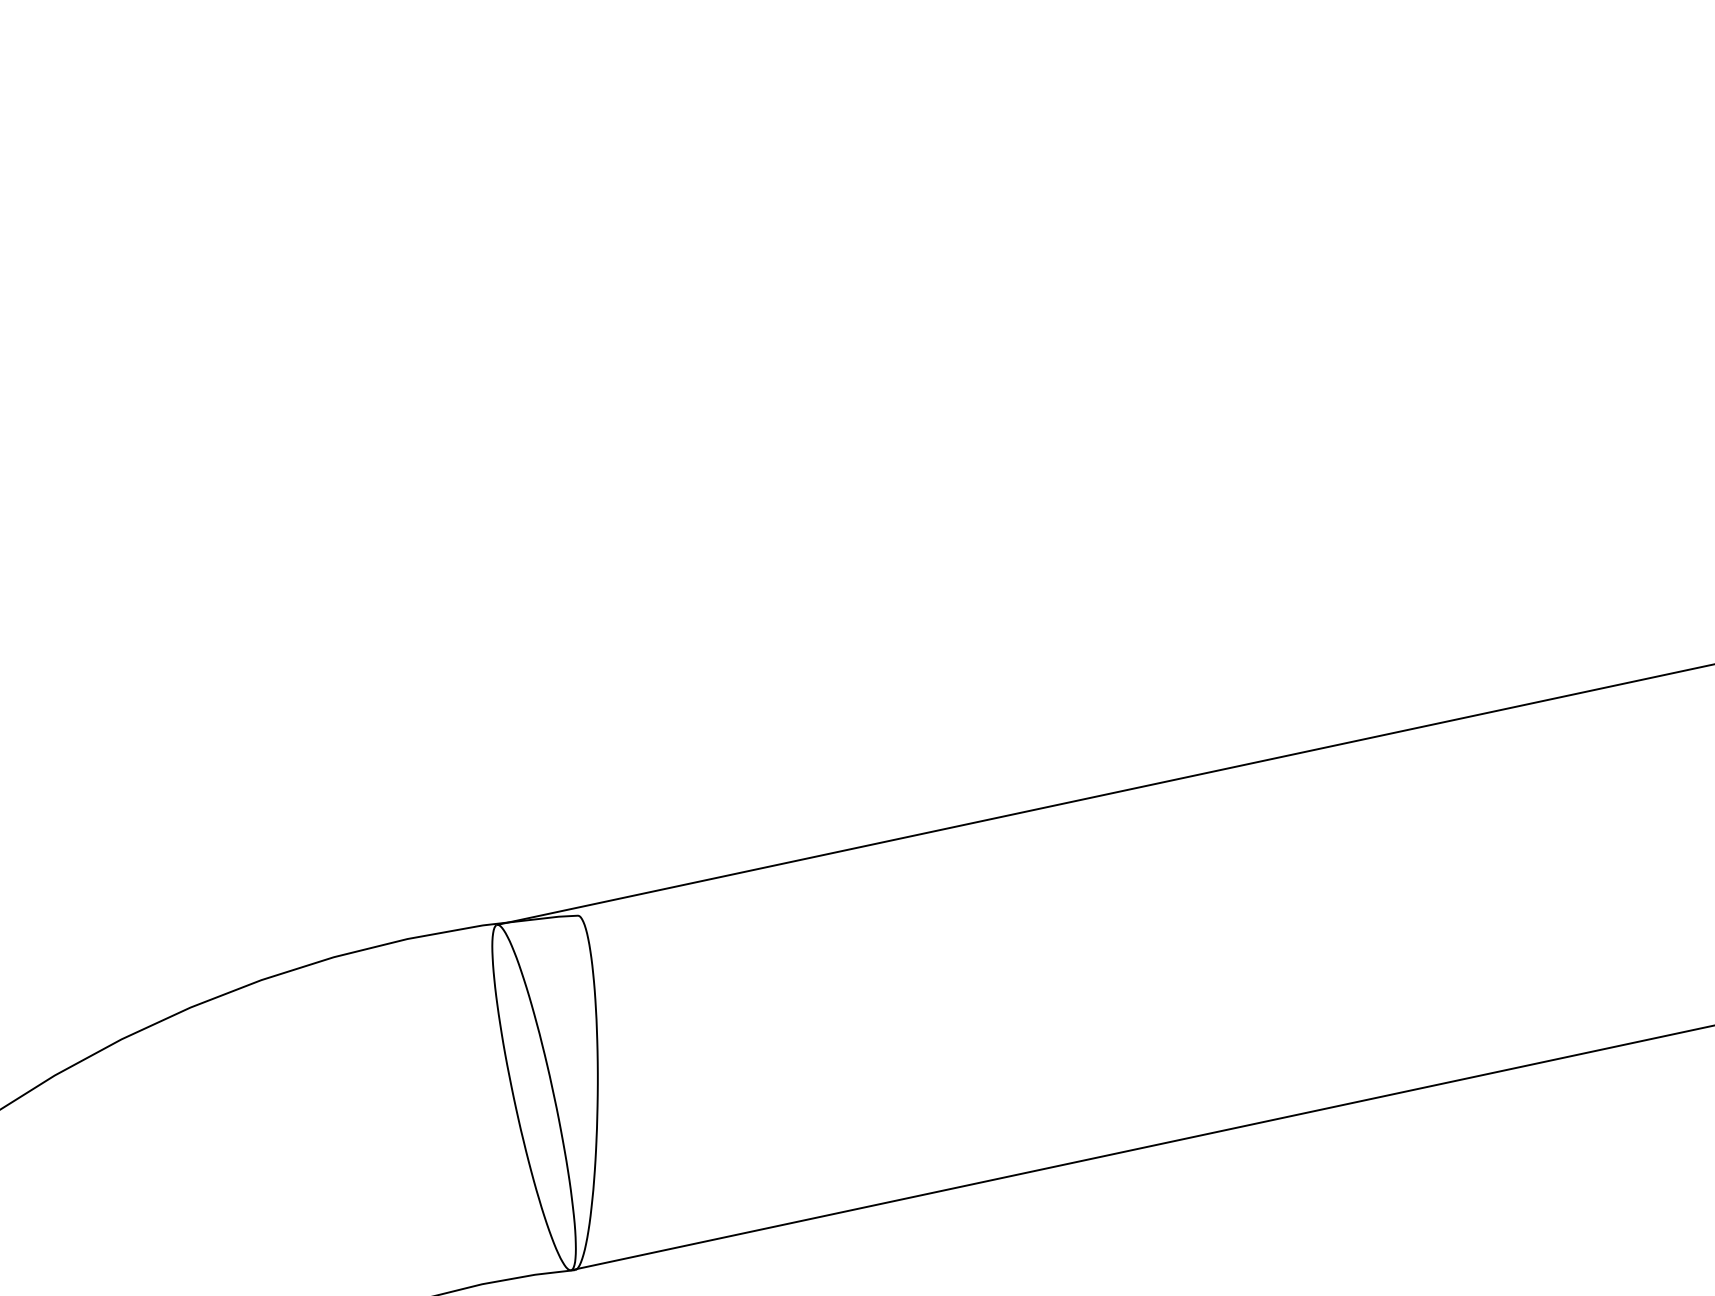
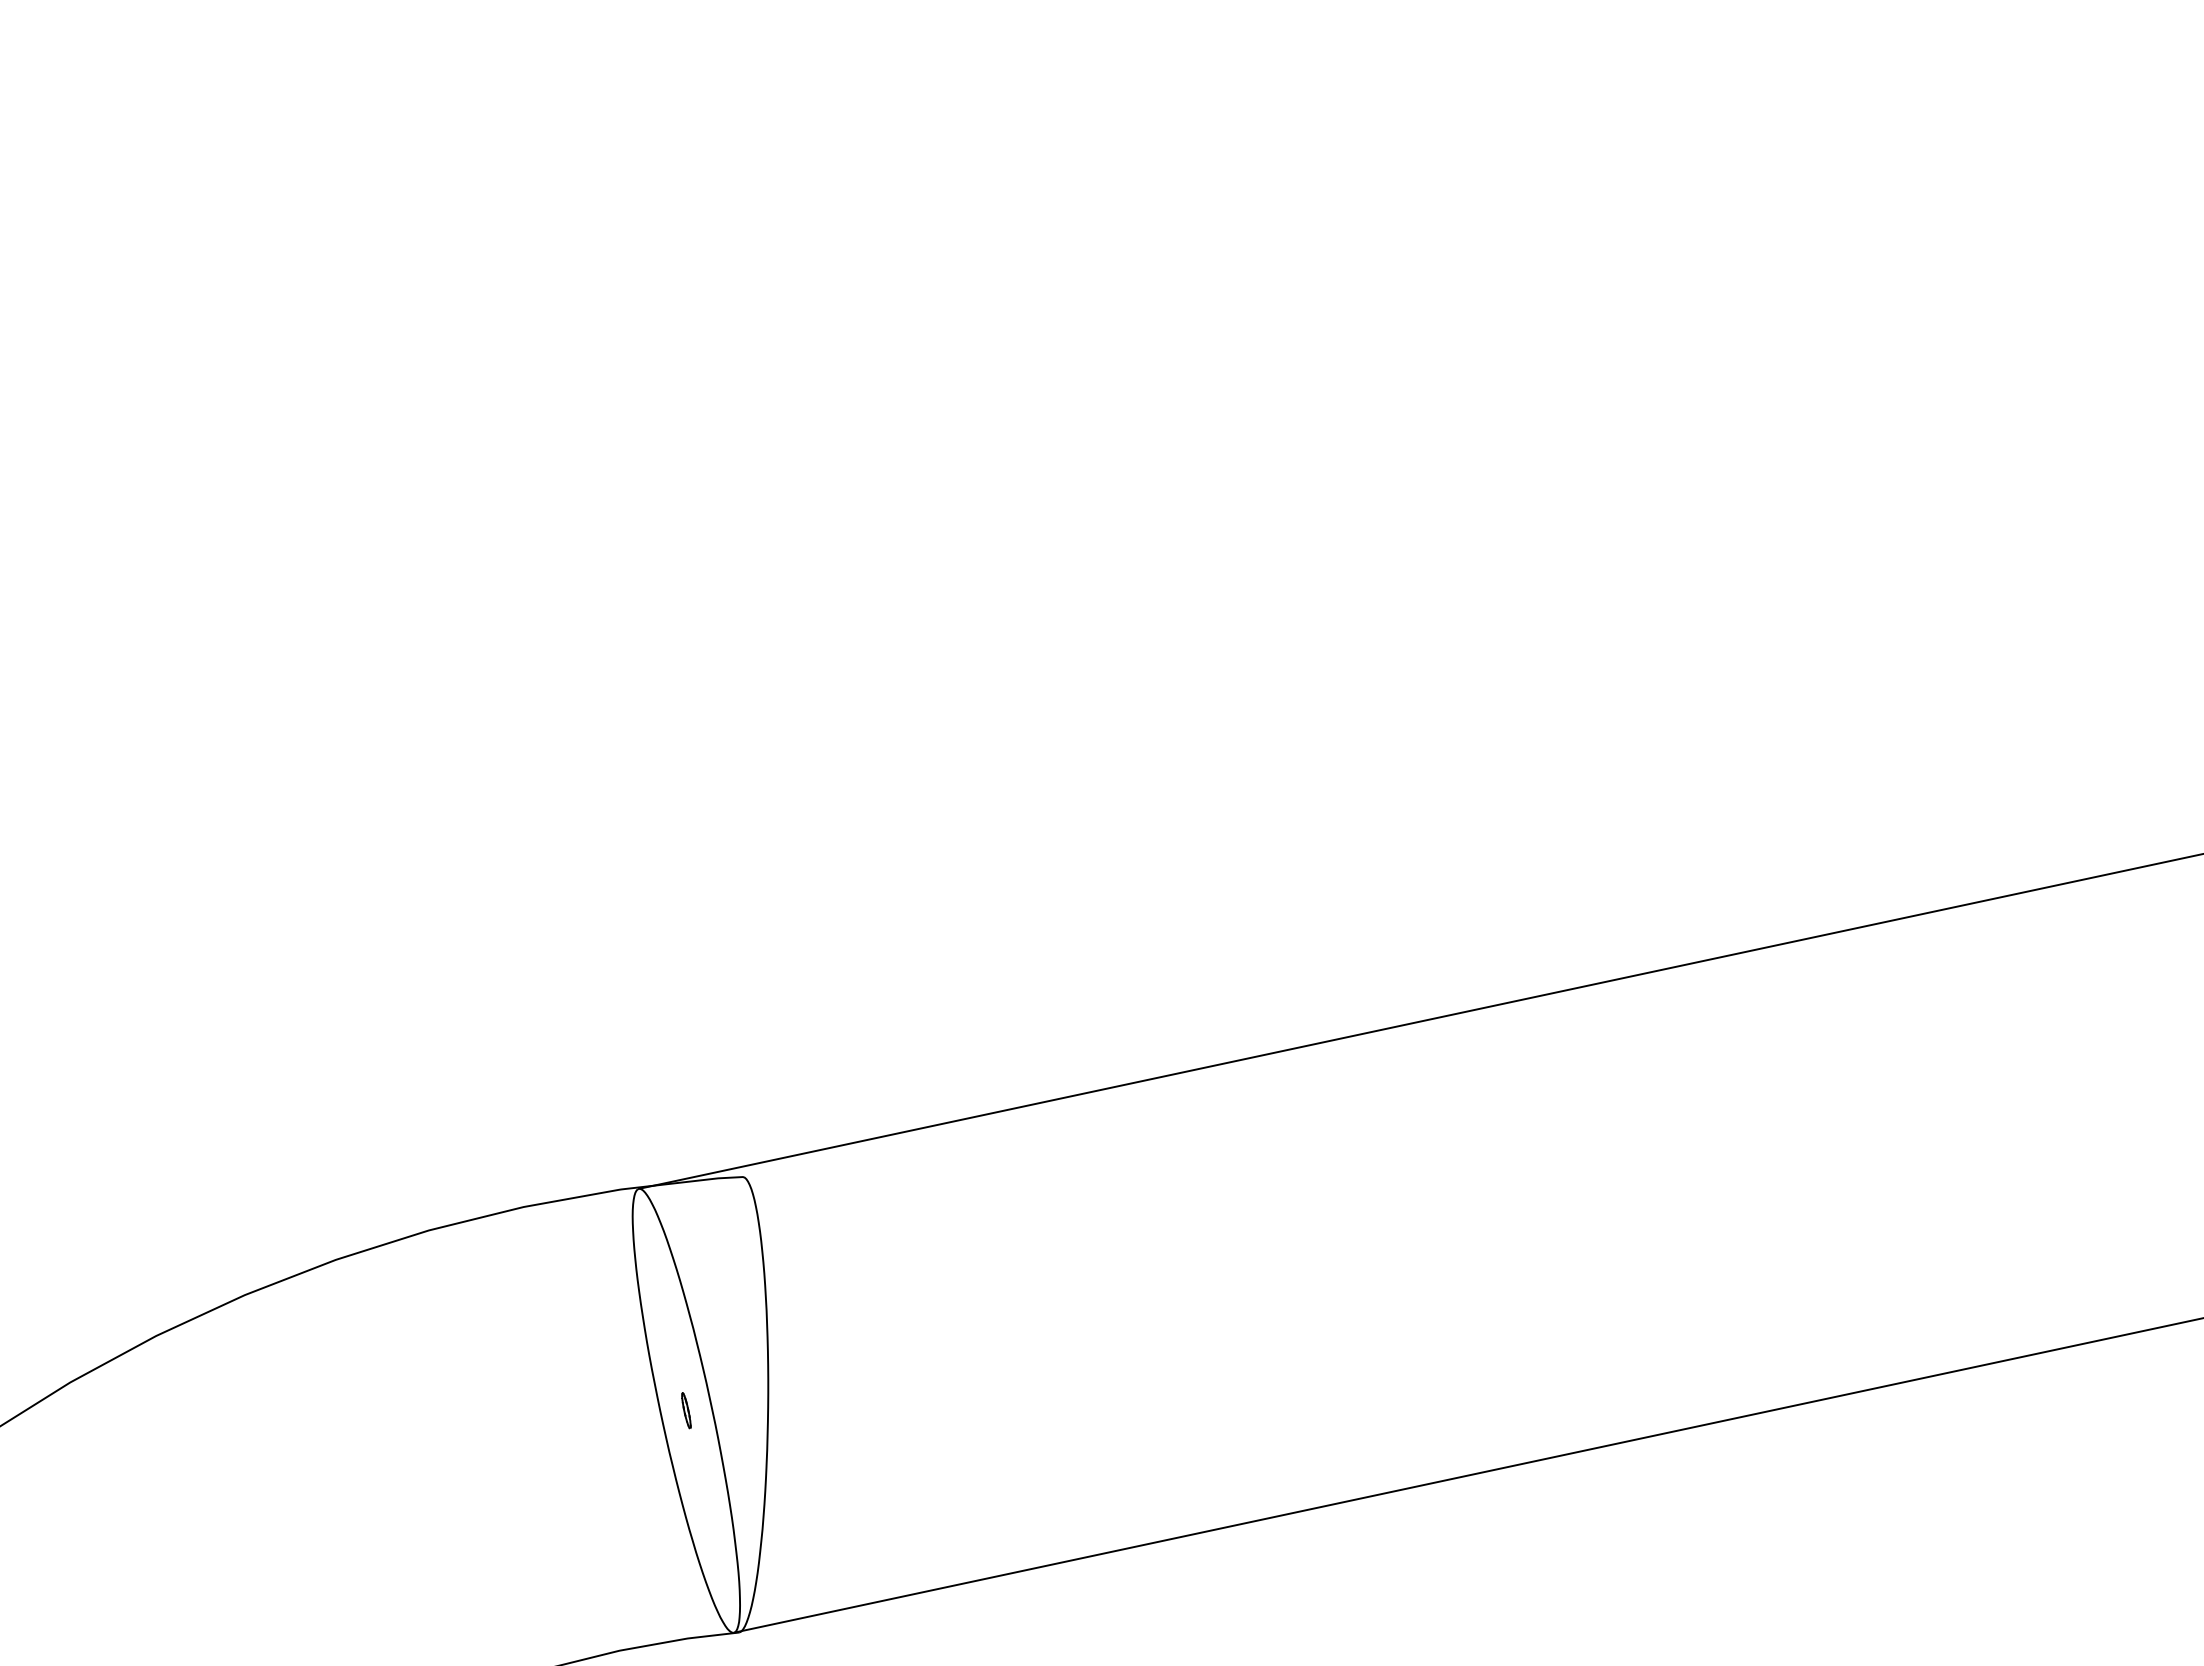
part: (534, 1097) -> (686, 1410), added

